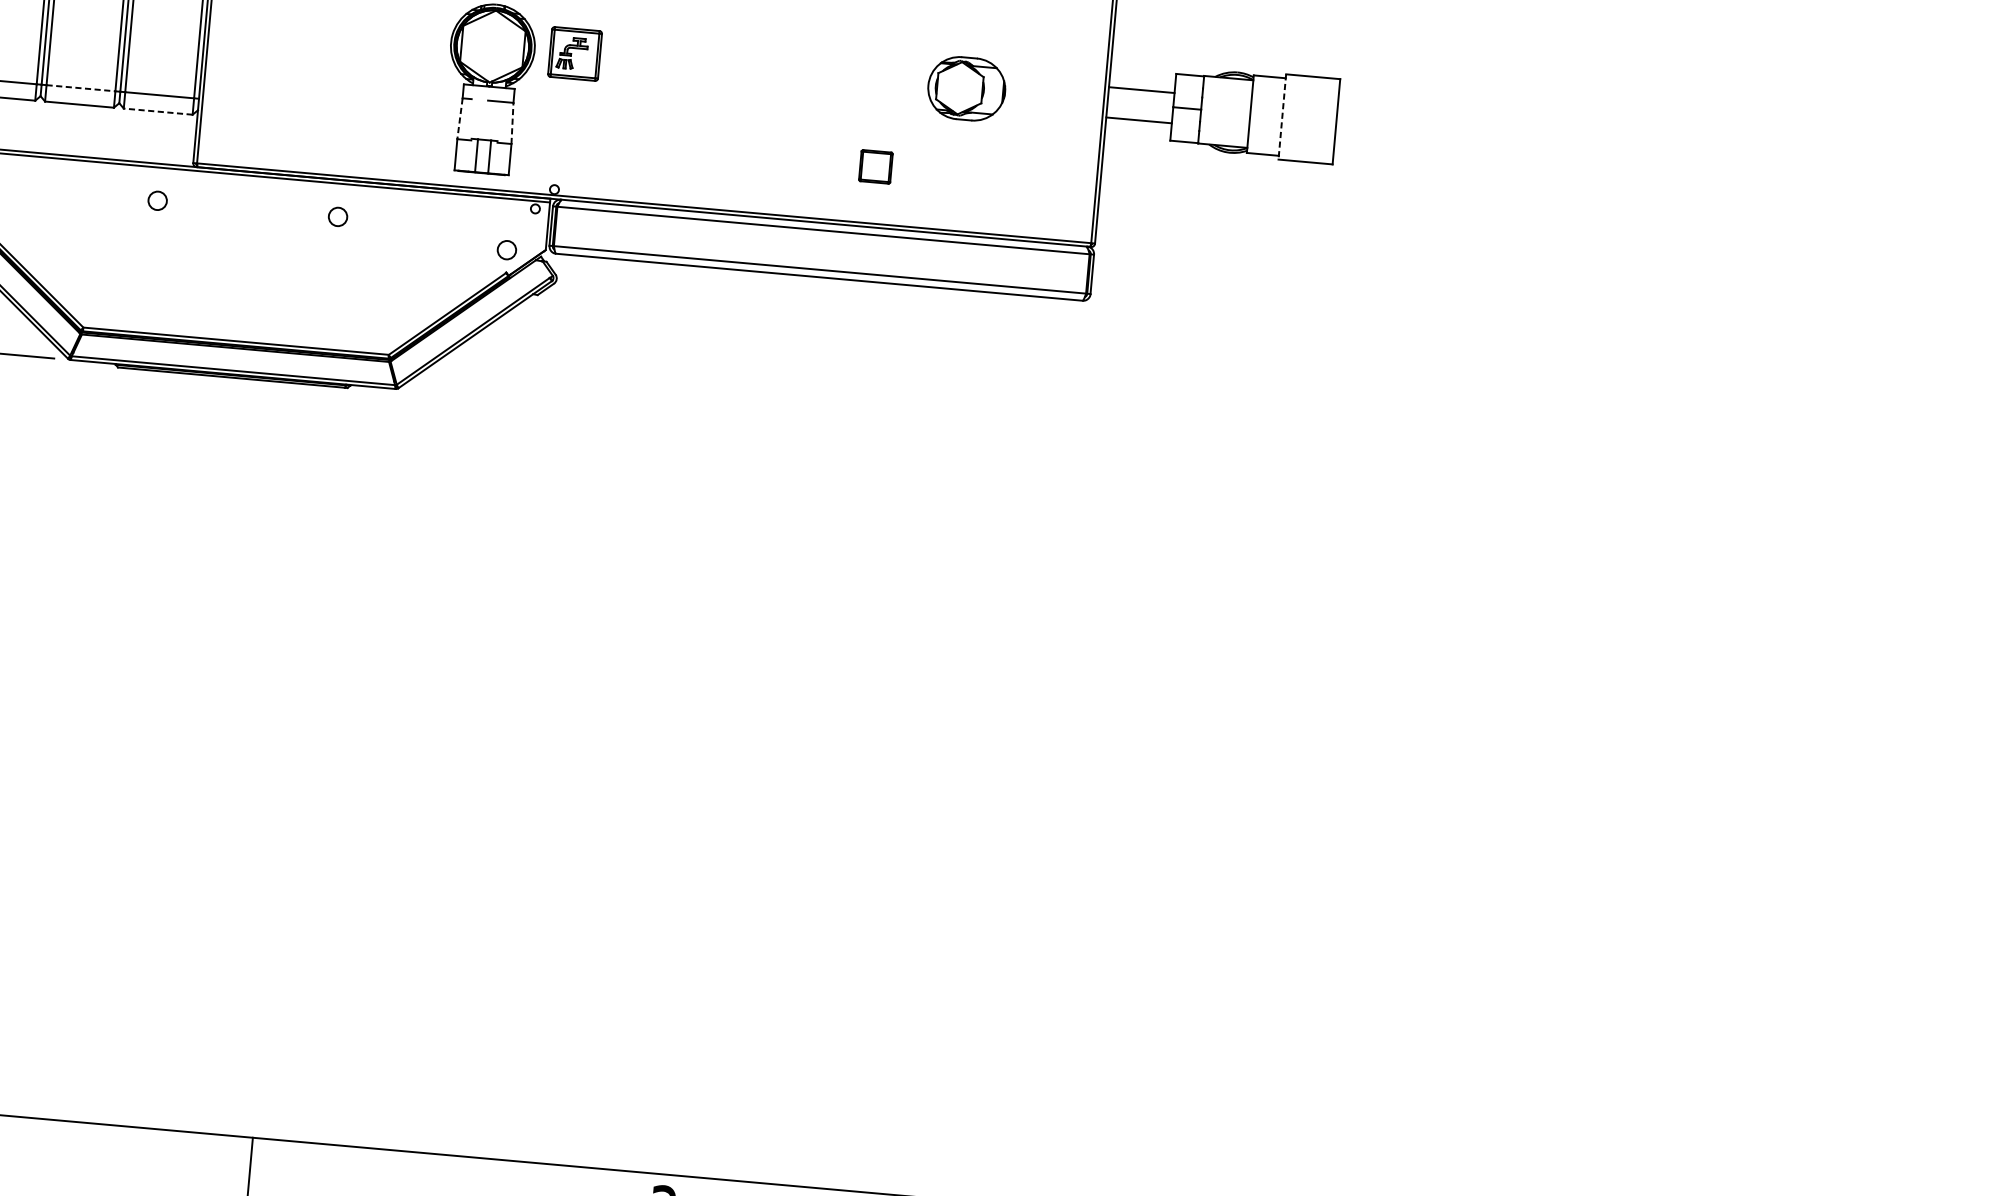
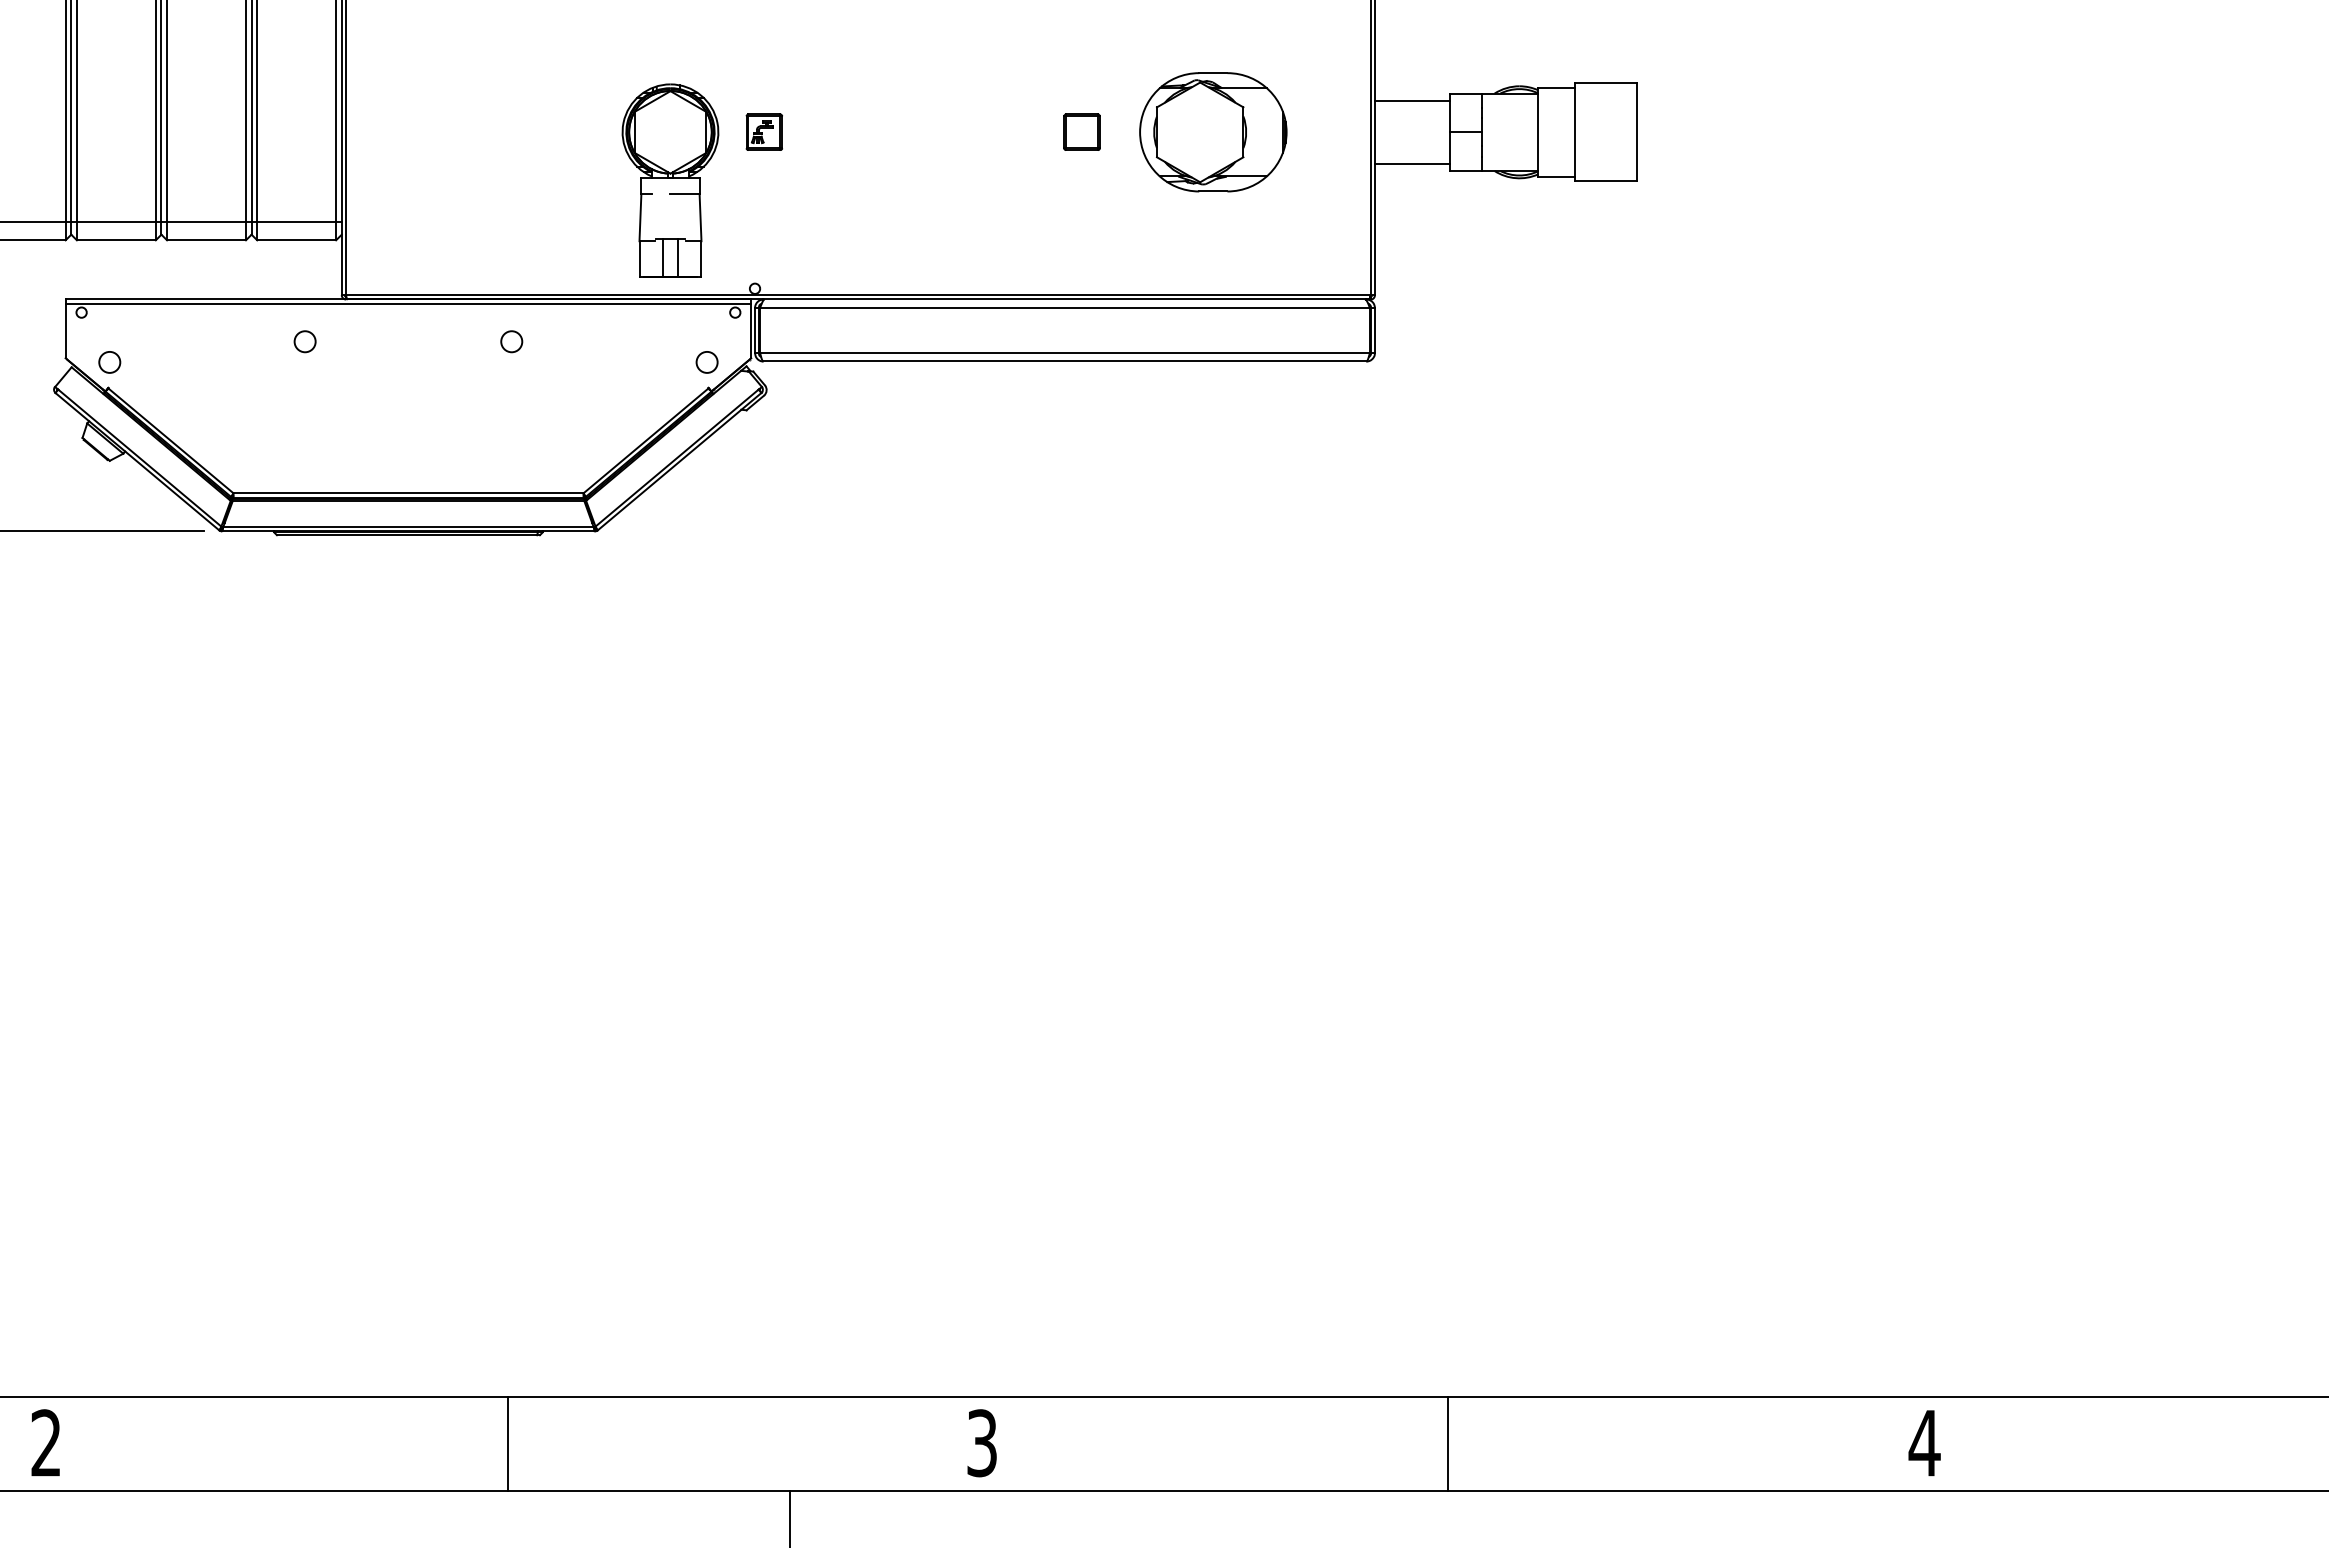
part: (574, 53) -> (763, 131), size x0.62
line: (81, 88) -> (207, 221), dashed -> solid
part: (966, 88) -> (1213, 132), size x1.67
line: (1141, 90) -> (1412, 164), moved
line: (158, 111) -> (296, 240), dashed -> solid
line: (1281, 117) -> (1574, 132), dashed -> solid
line: (460, 119) -> (640, 218), dashed -> solid
line: (1139, 120) -> (1412, 100), moved
line: (512, 123) -> (700, 217), dashed -> solid
part: (875, 166) -> (1081, 131), moved

